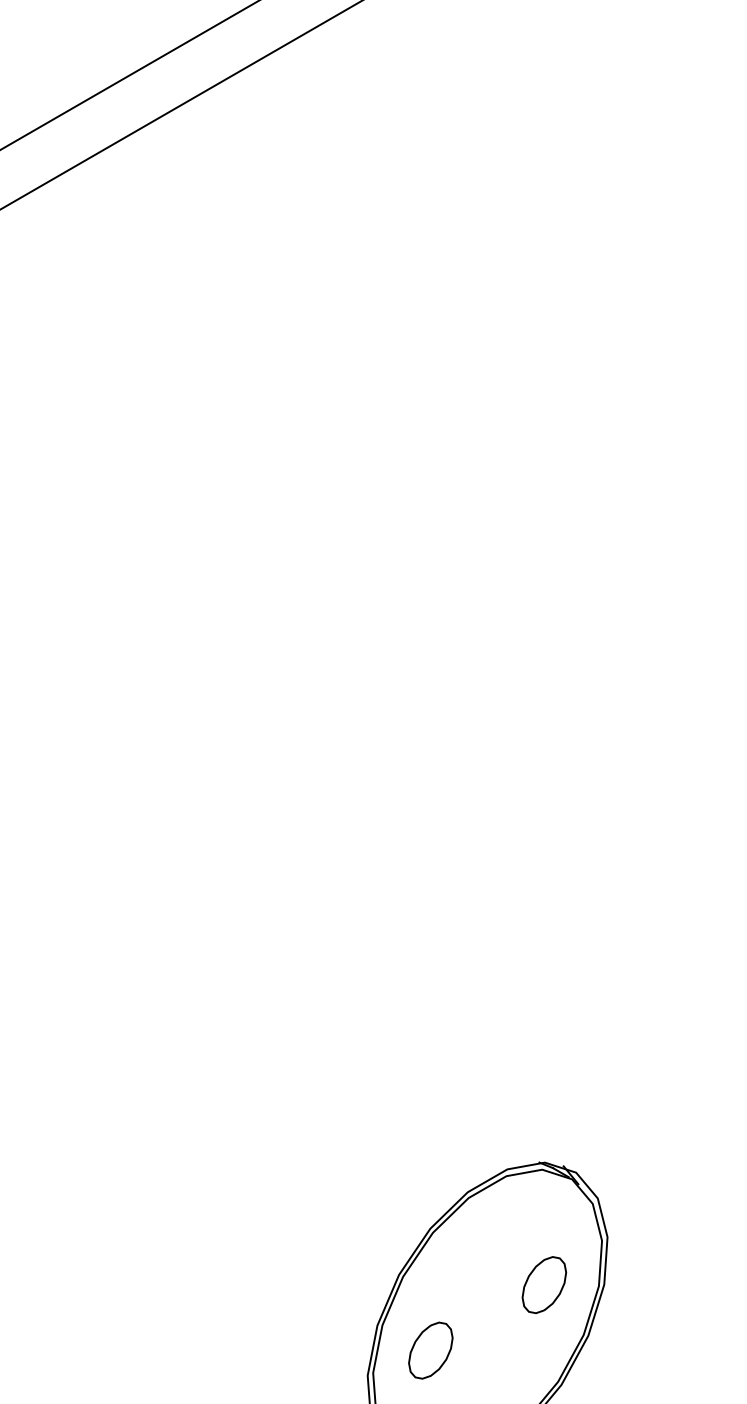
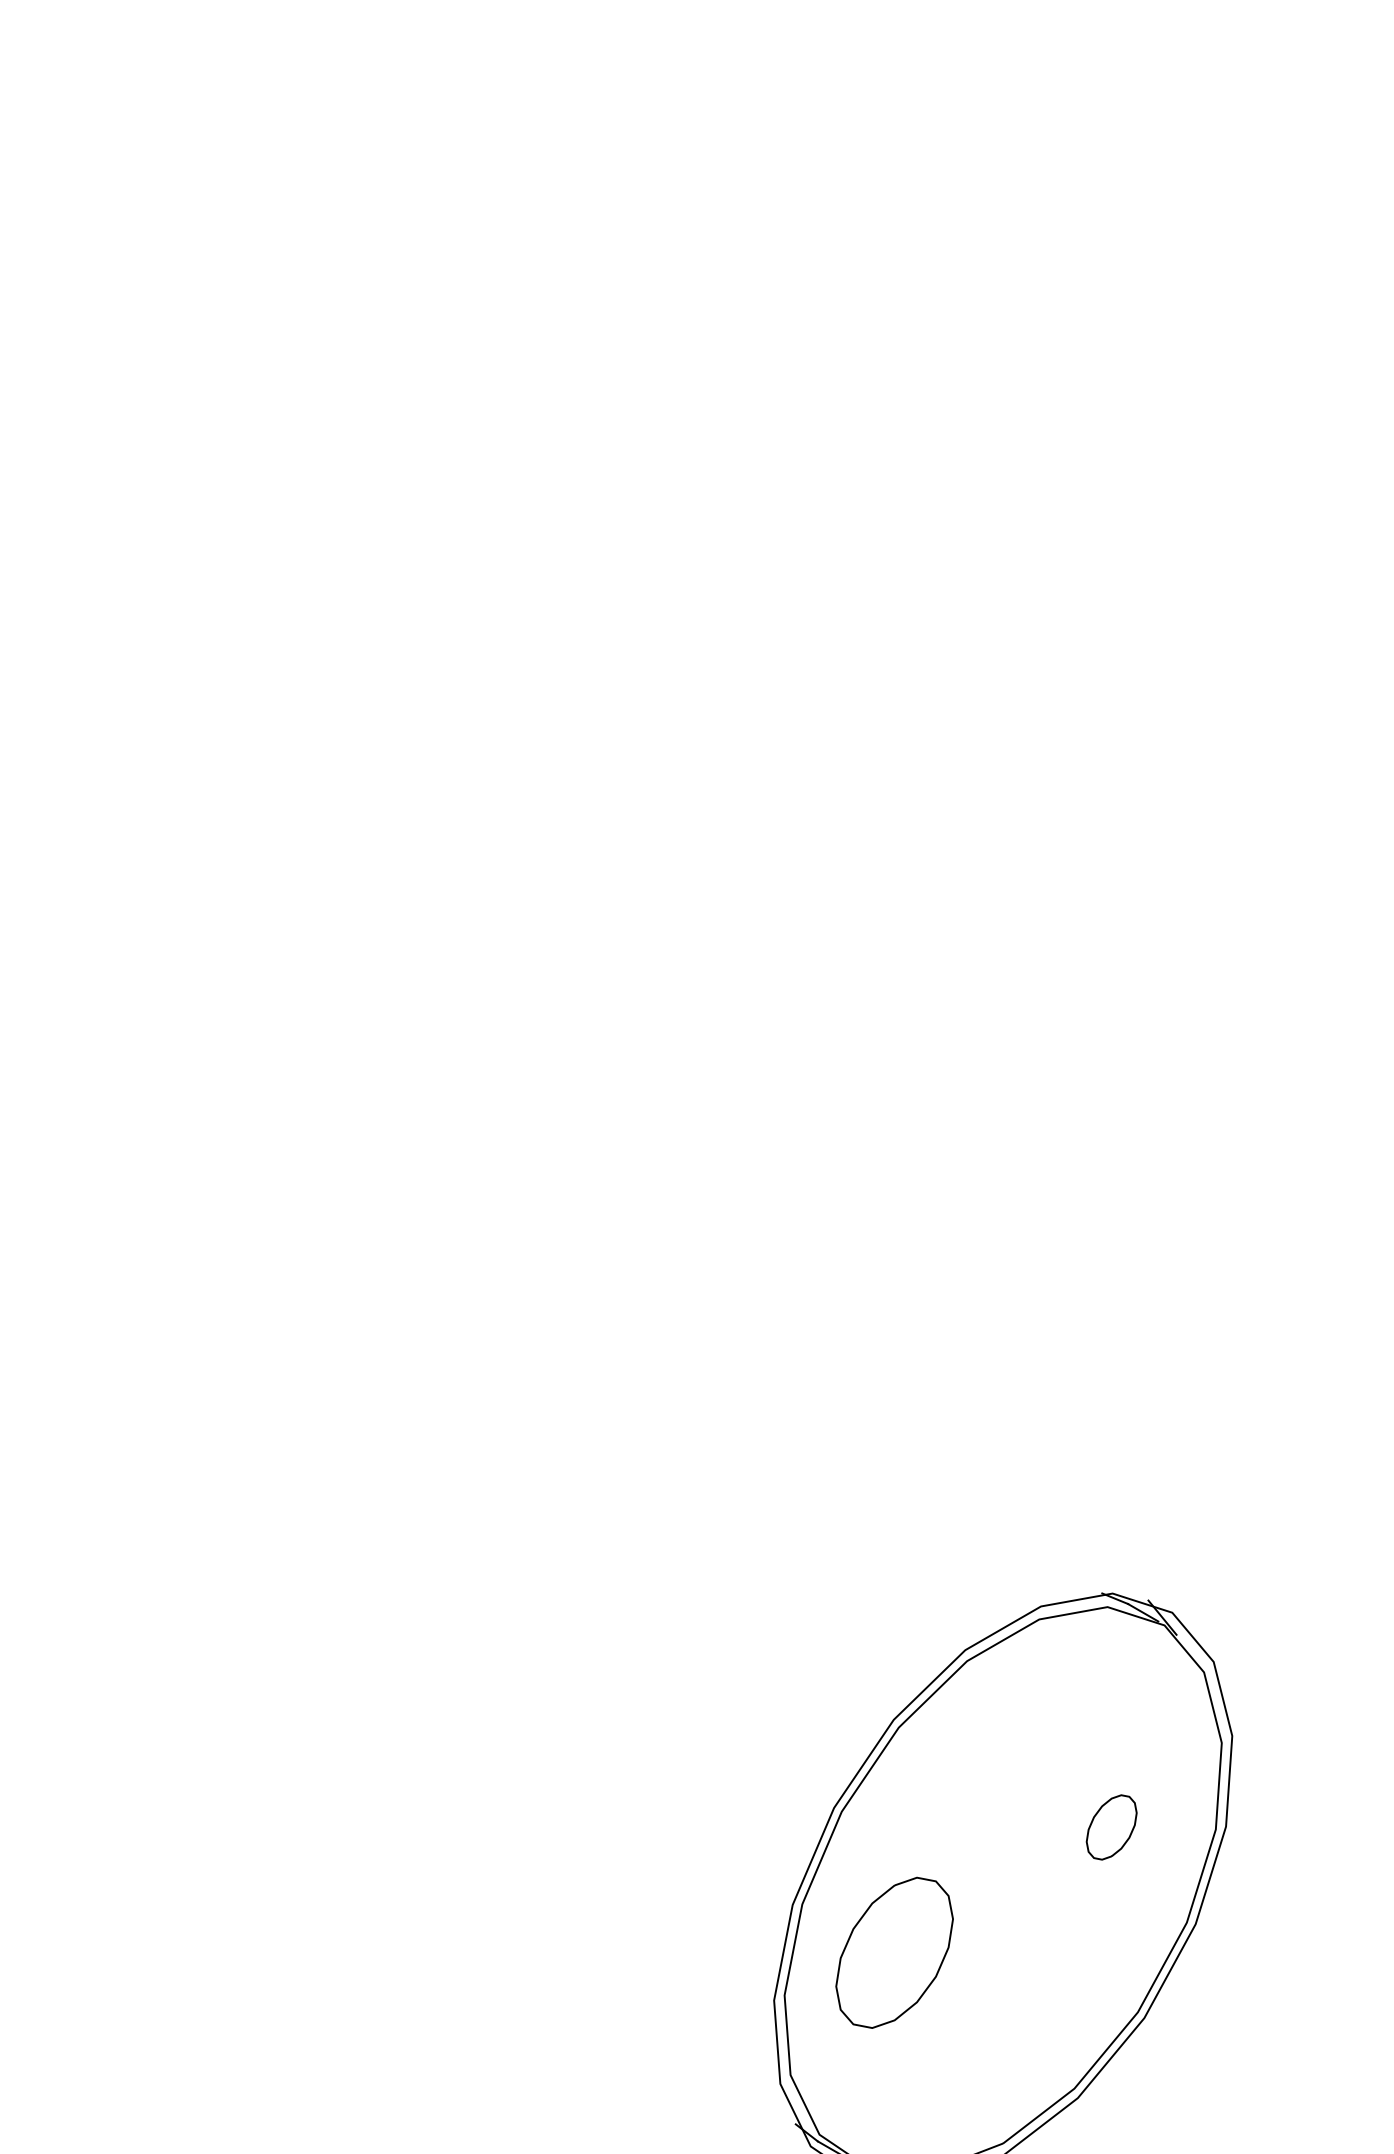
part: (544, 1284) -> (1111, 1826), size x0.6
part: (430, 1350) -> (894, 1952), size x1.4

